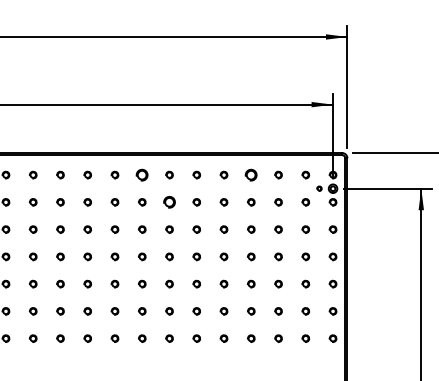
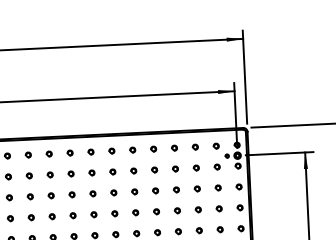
part: (142, 174) -> (91, 151), size x0.62
part: (251, 174) -> (174, 147), size x0.62
part: (169, 202) -> (112, 172), size x0.62

